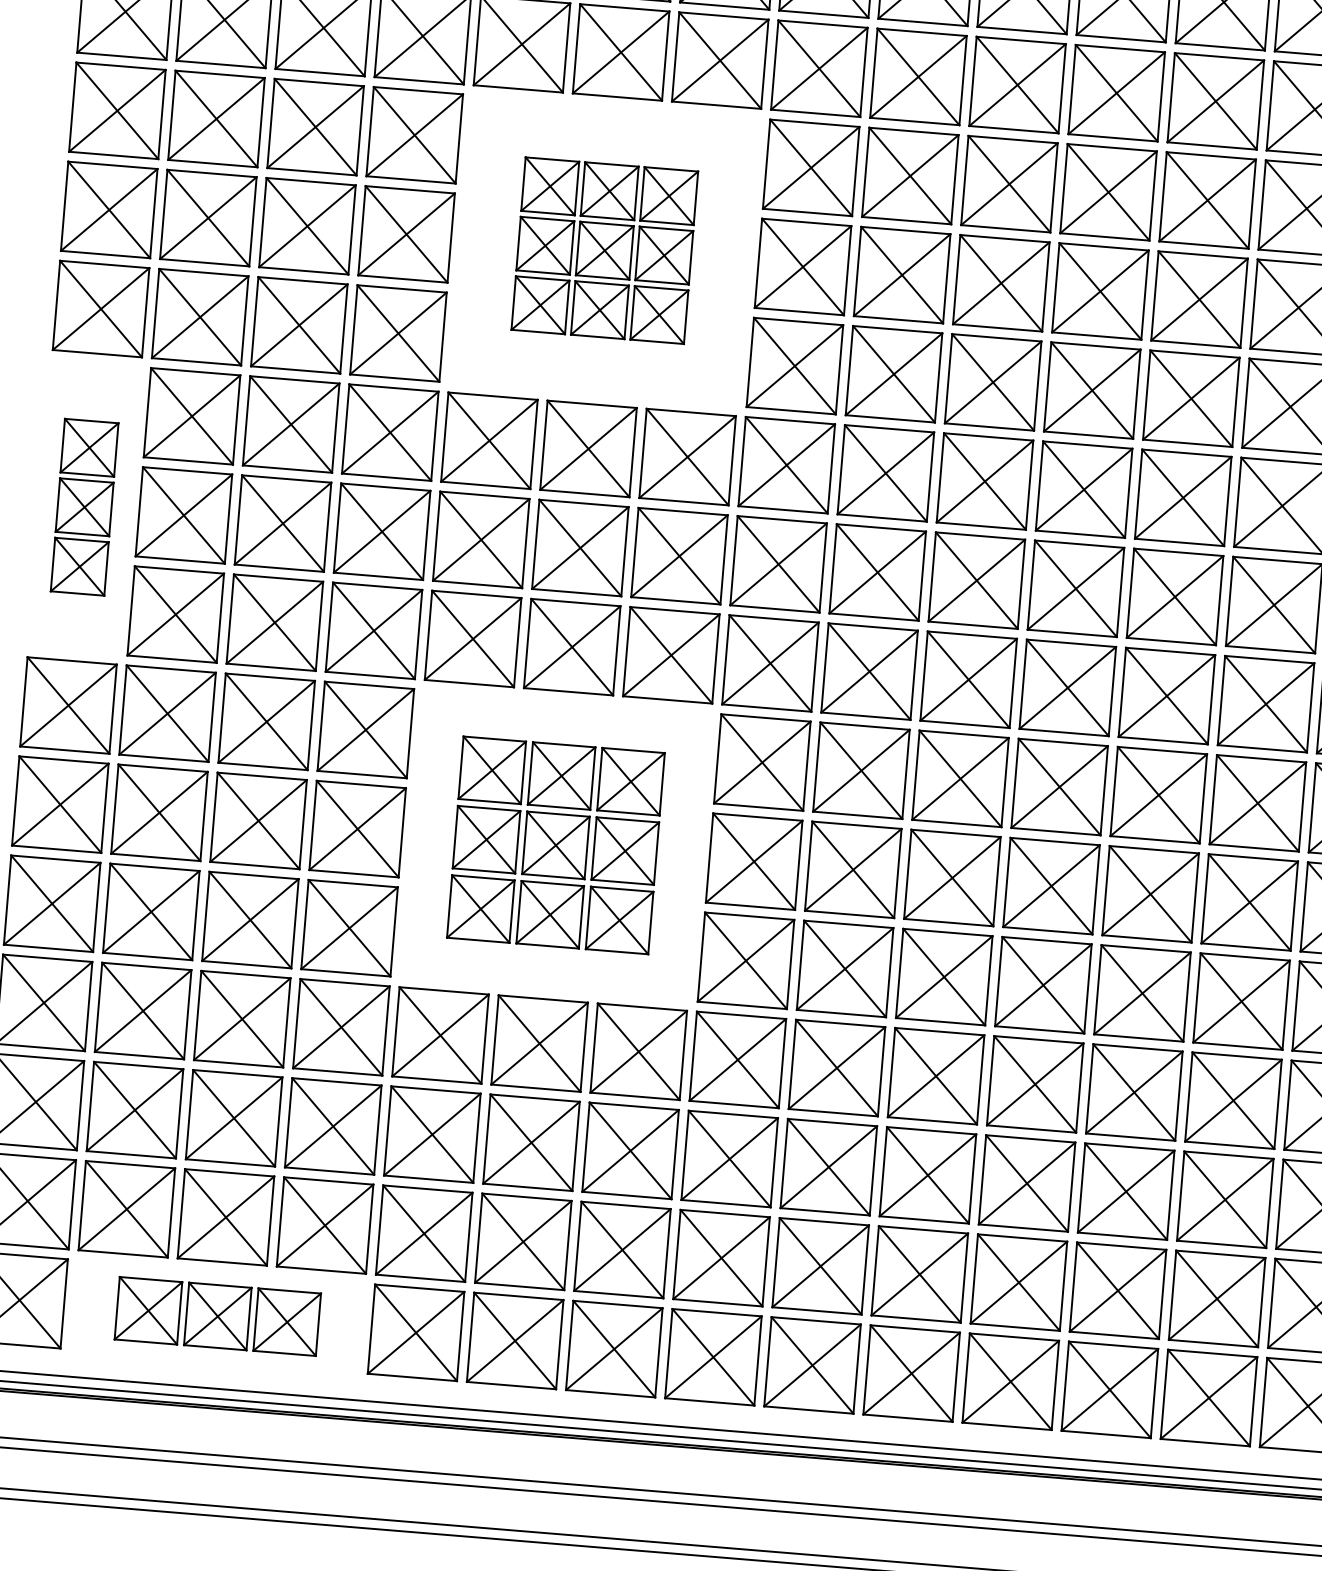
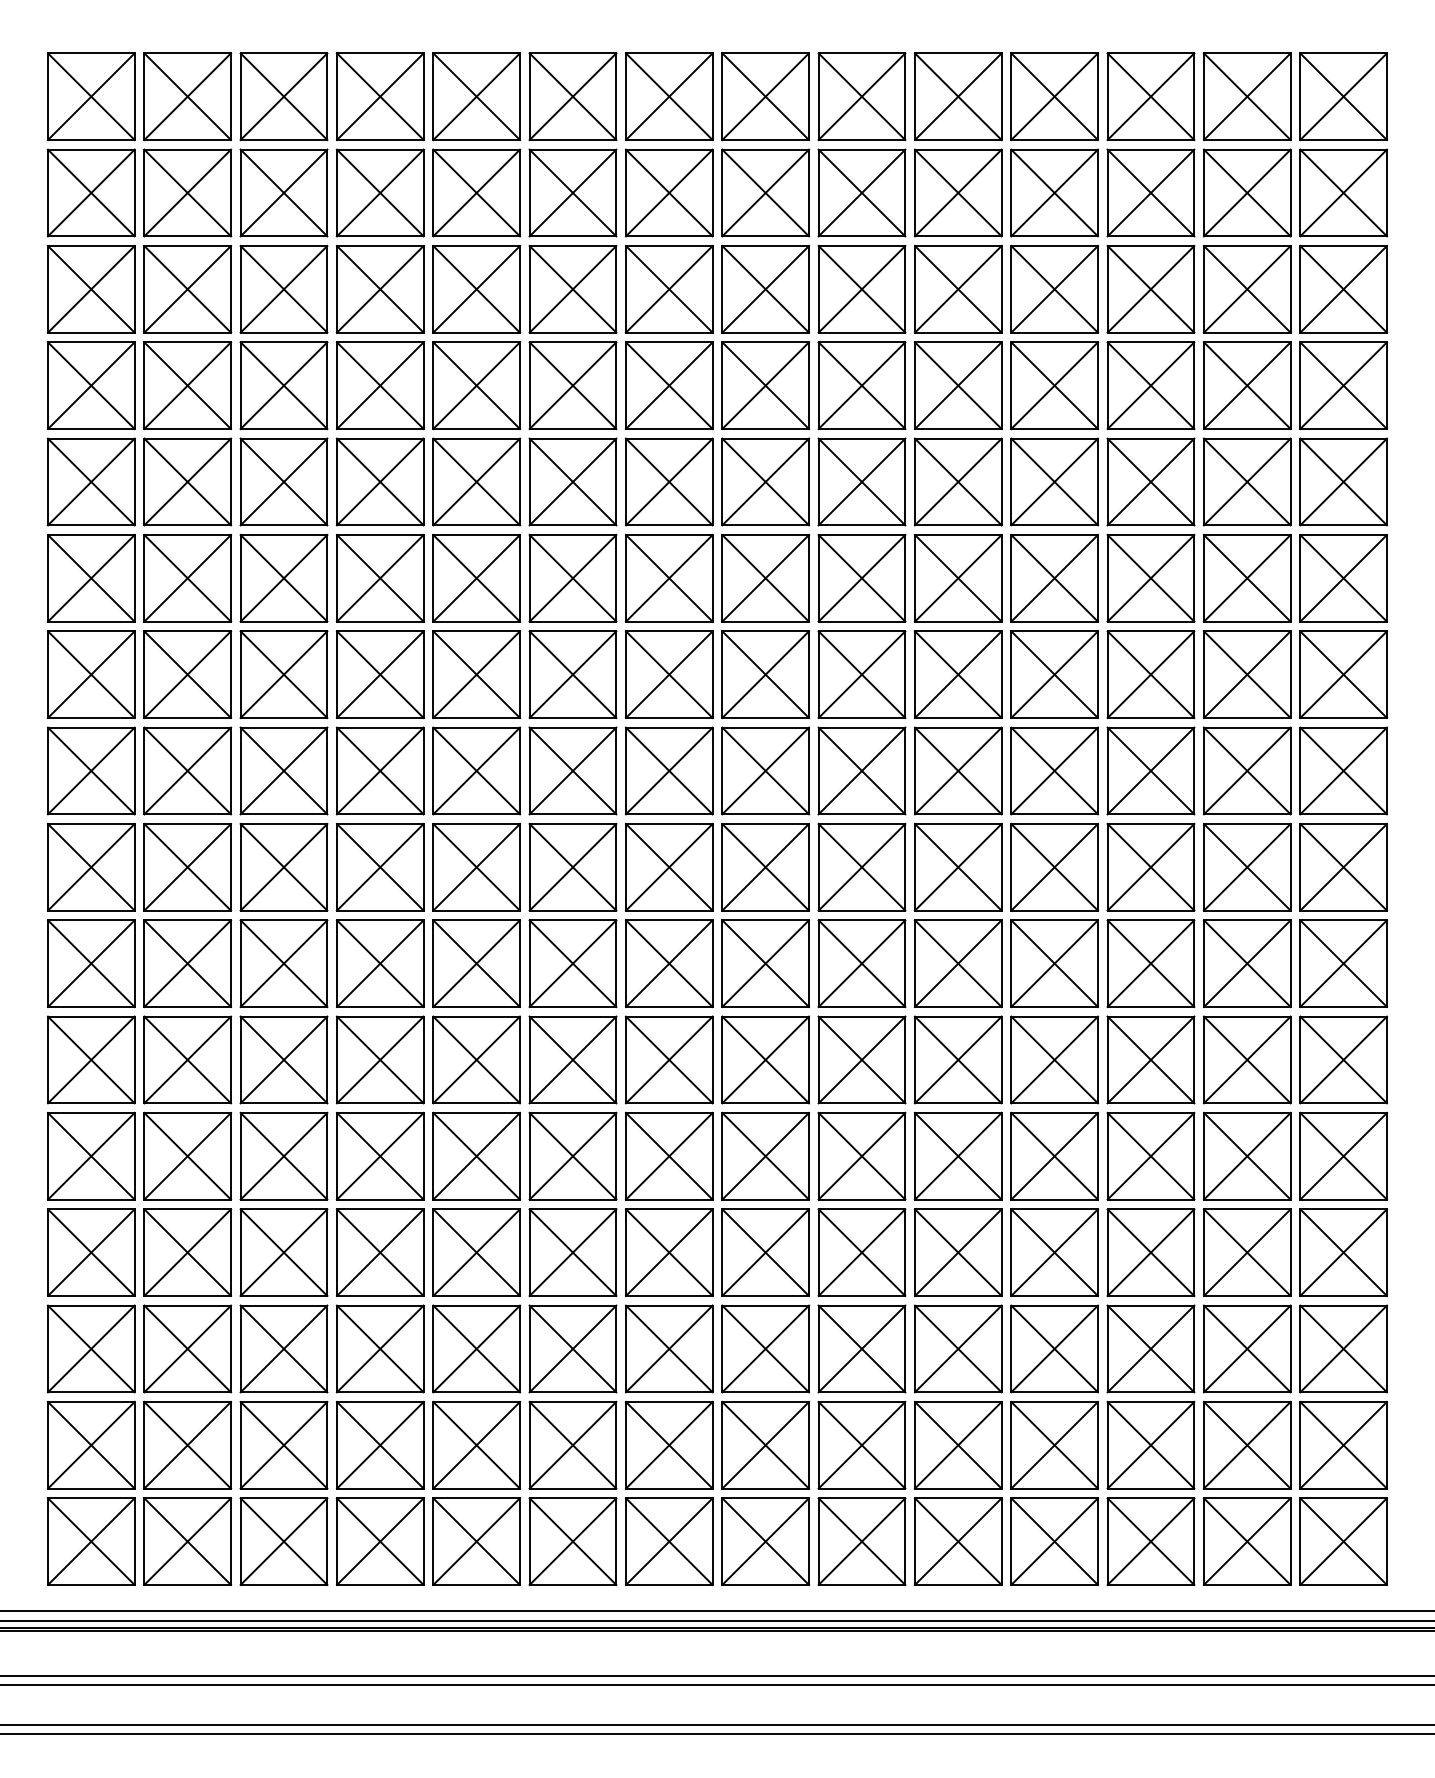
part: (604, 250) -> (572, 481), size x1.67
part: (83, 506) -> (90, 770), size x1.67
part: (555, 844) -> (572, 1059), size x1.43
part: (217, 1316) -> (283, 1541), size x1.43

